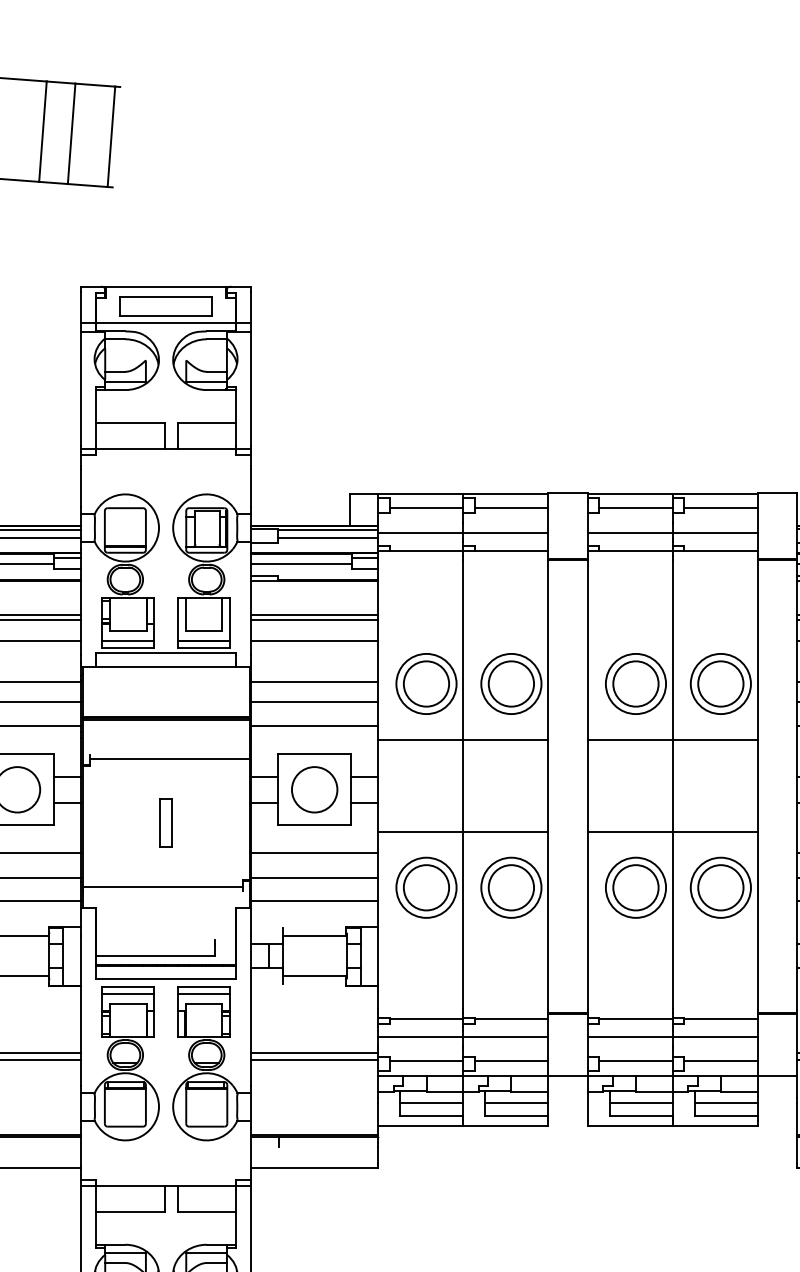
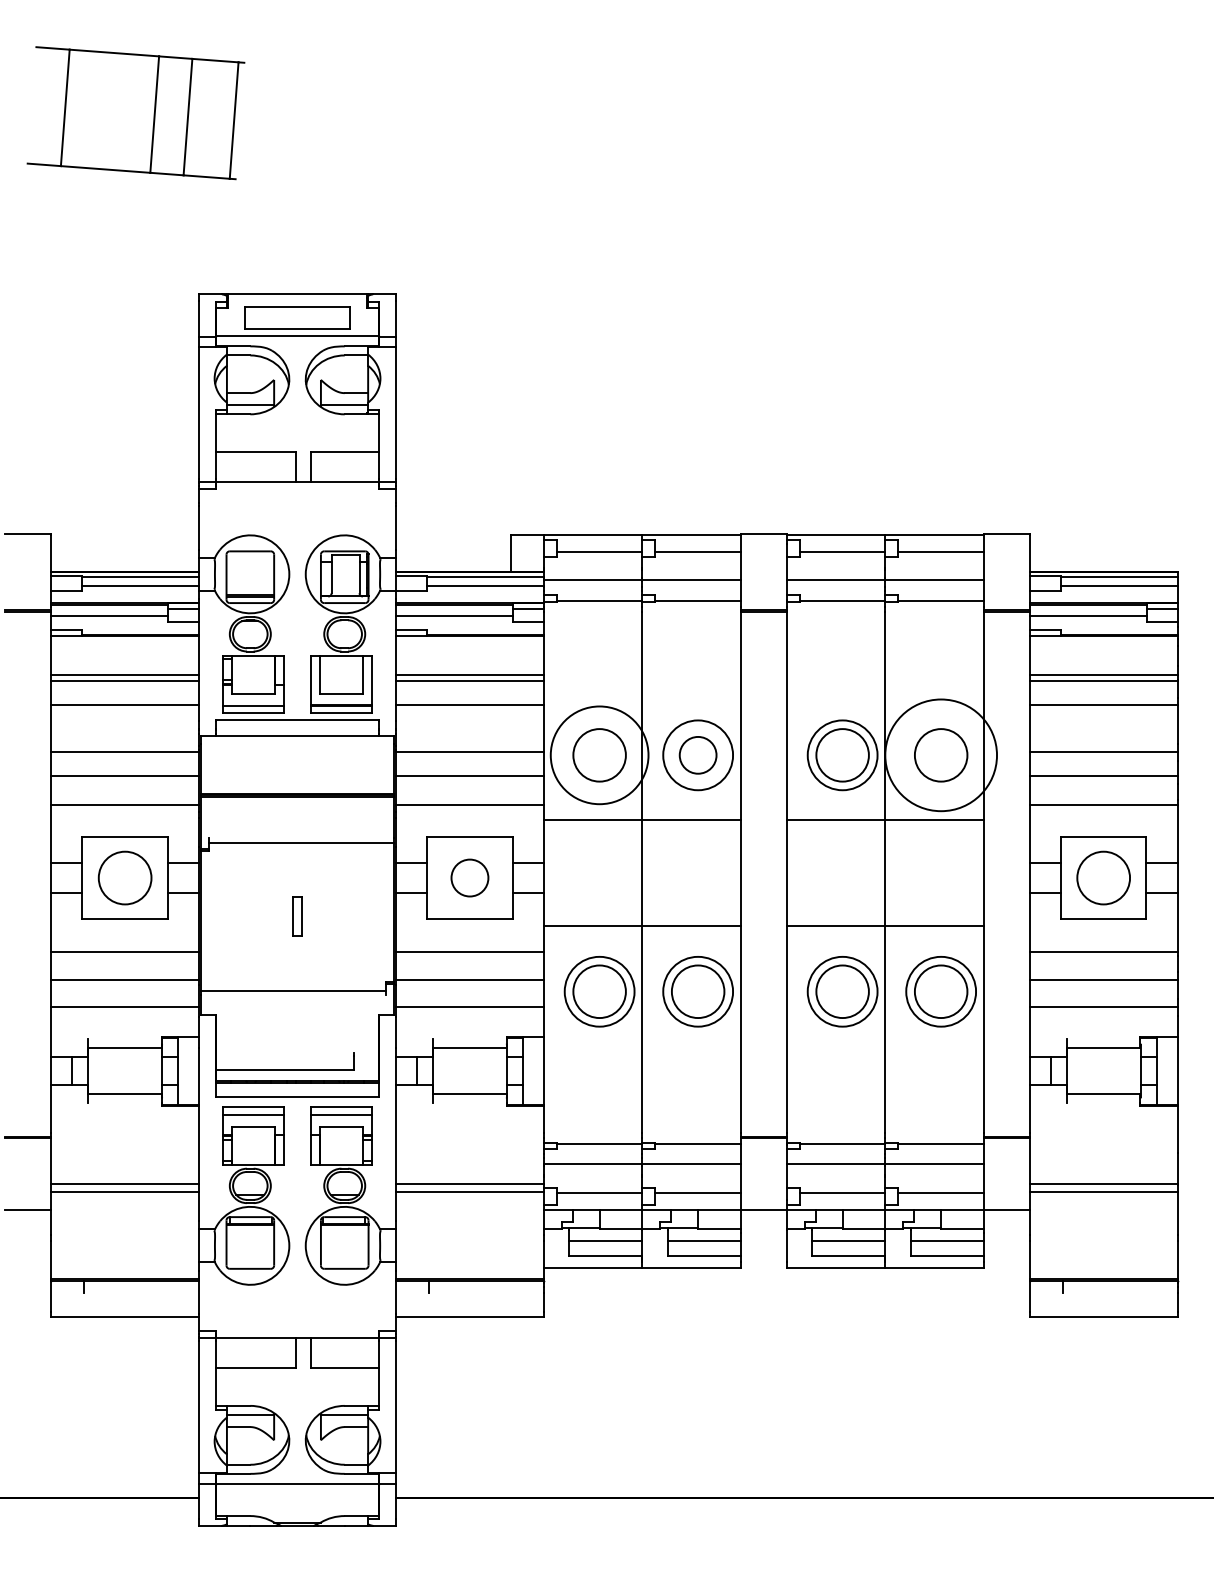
circle: (426, 684) -> (599, 755), size x1.4
circle: (510, 684) -> (697, 755), size x0.7
circle: (721, 684) -> (941, 755), size x1.6
circle: (314, 789) -> (469, 877), size x0.7
part: (166, 822) -> (297, 916), size x0.7

